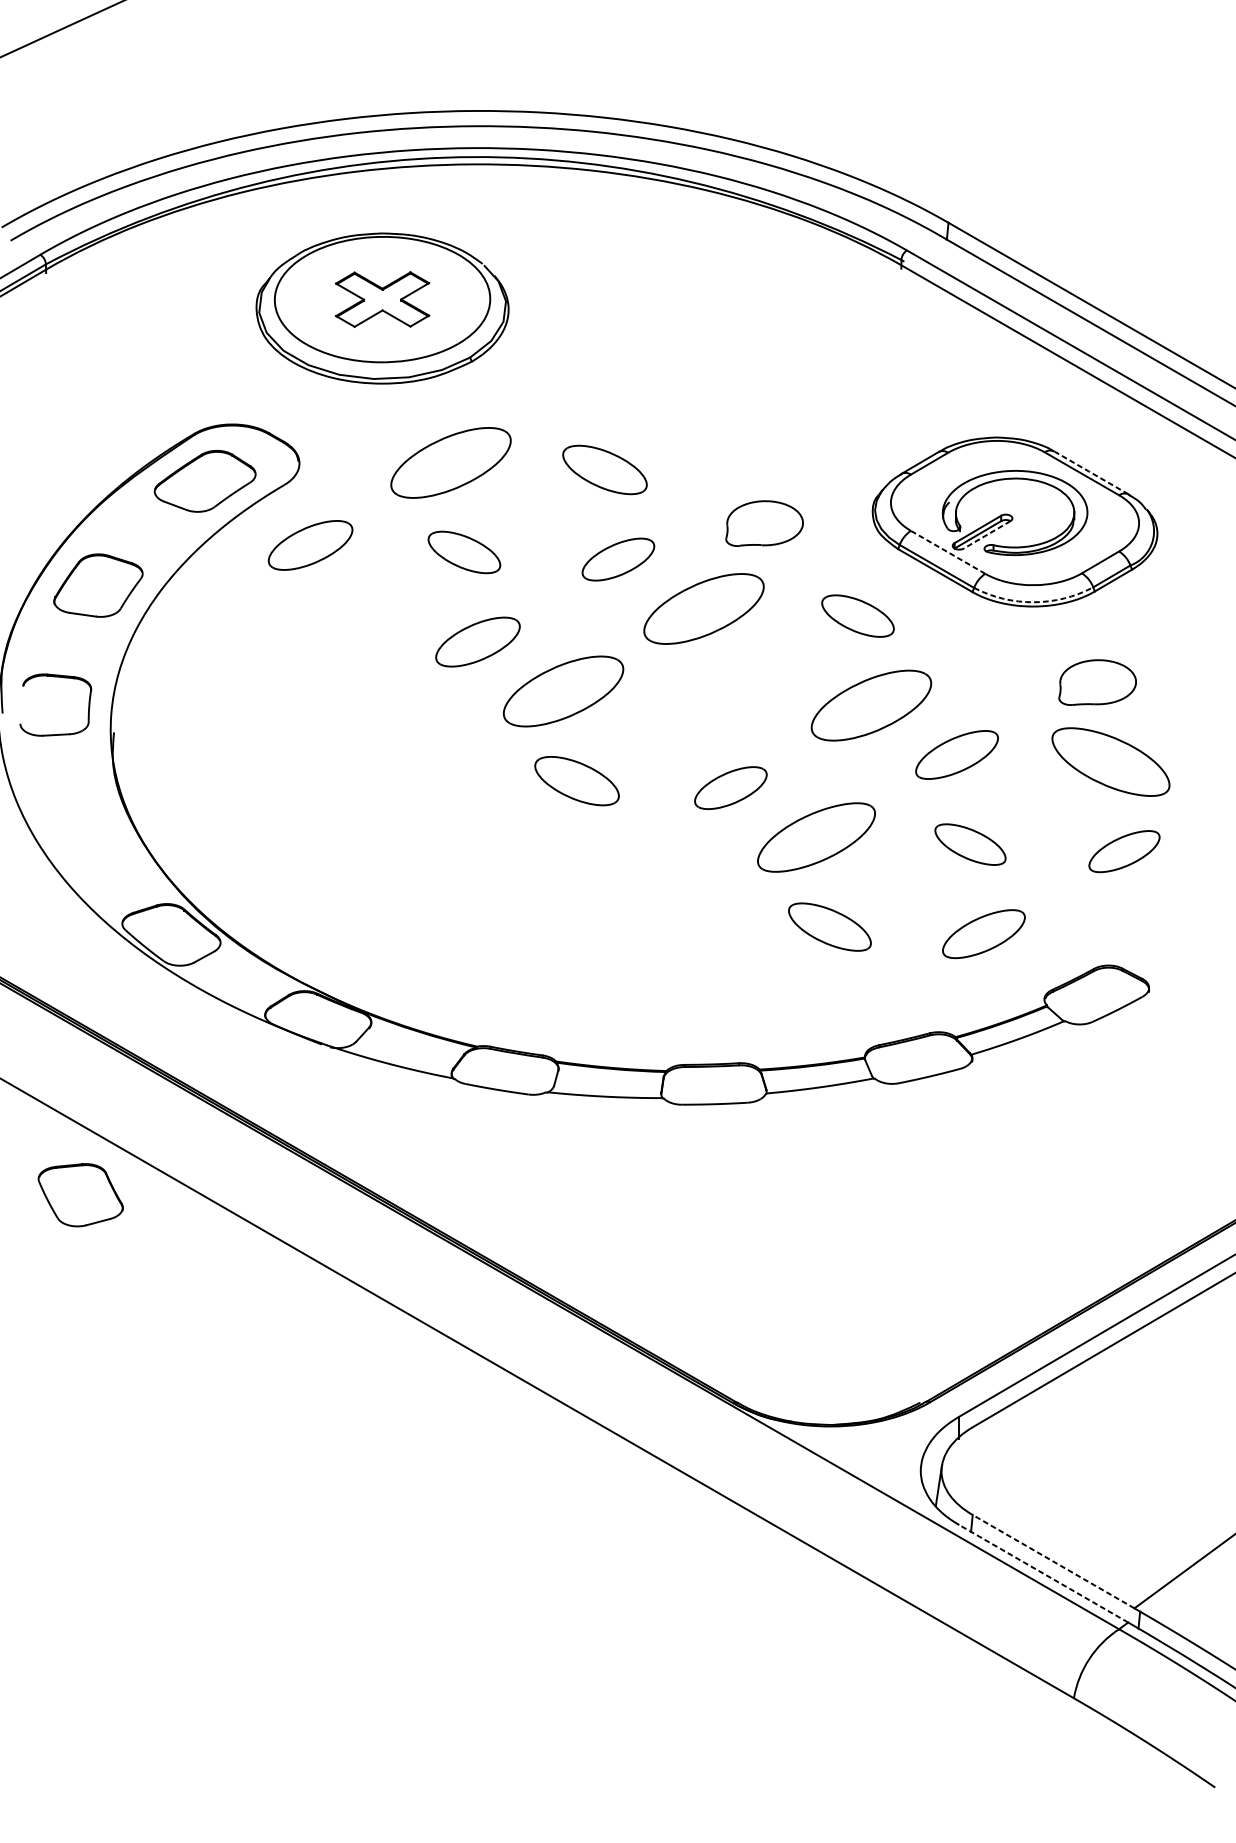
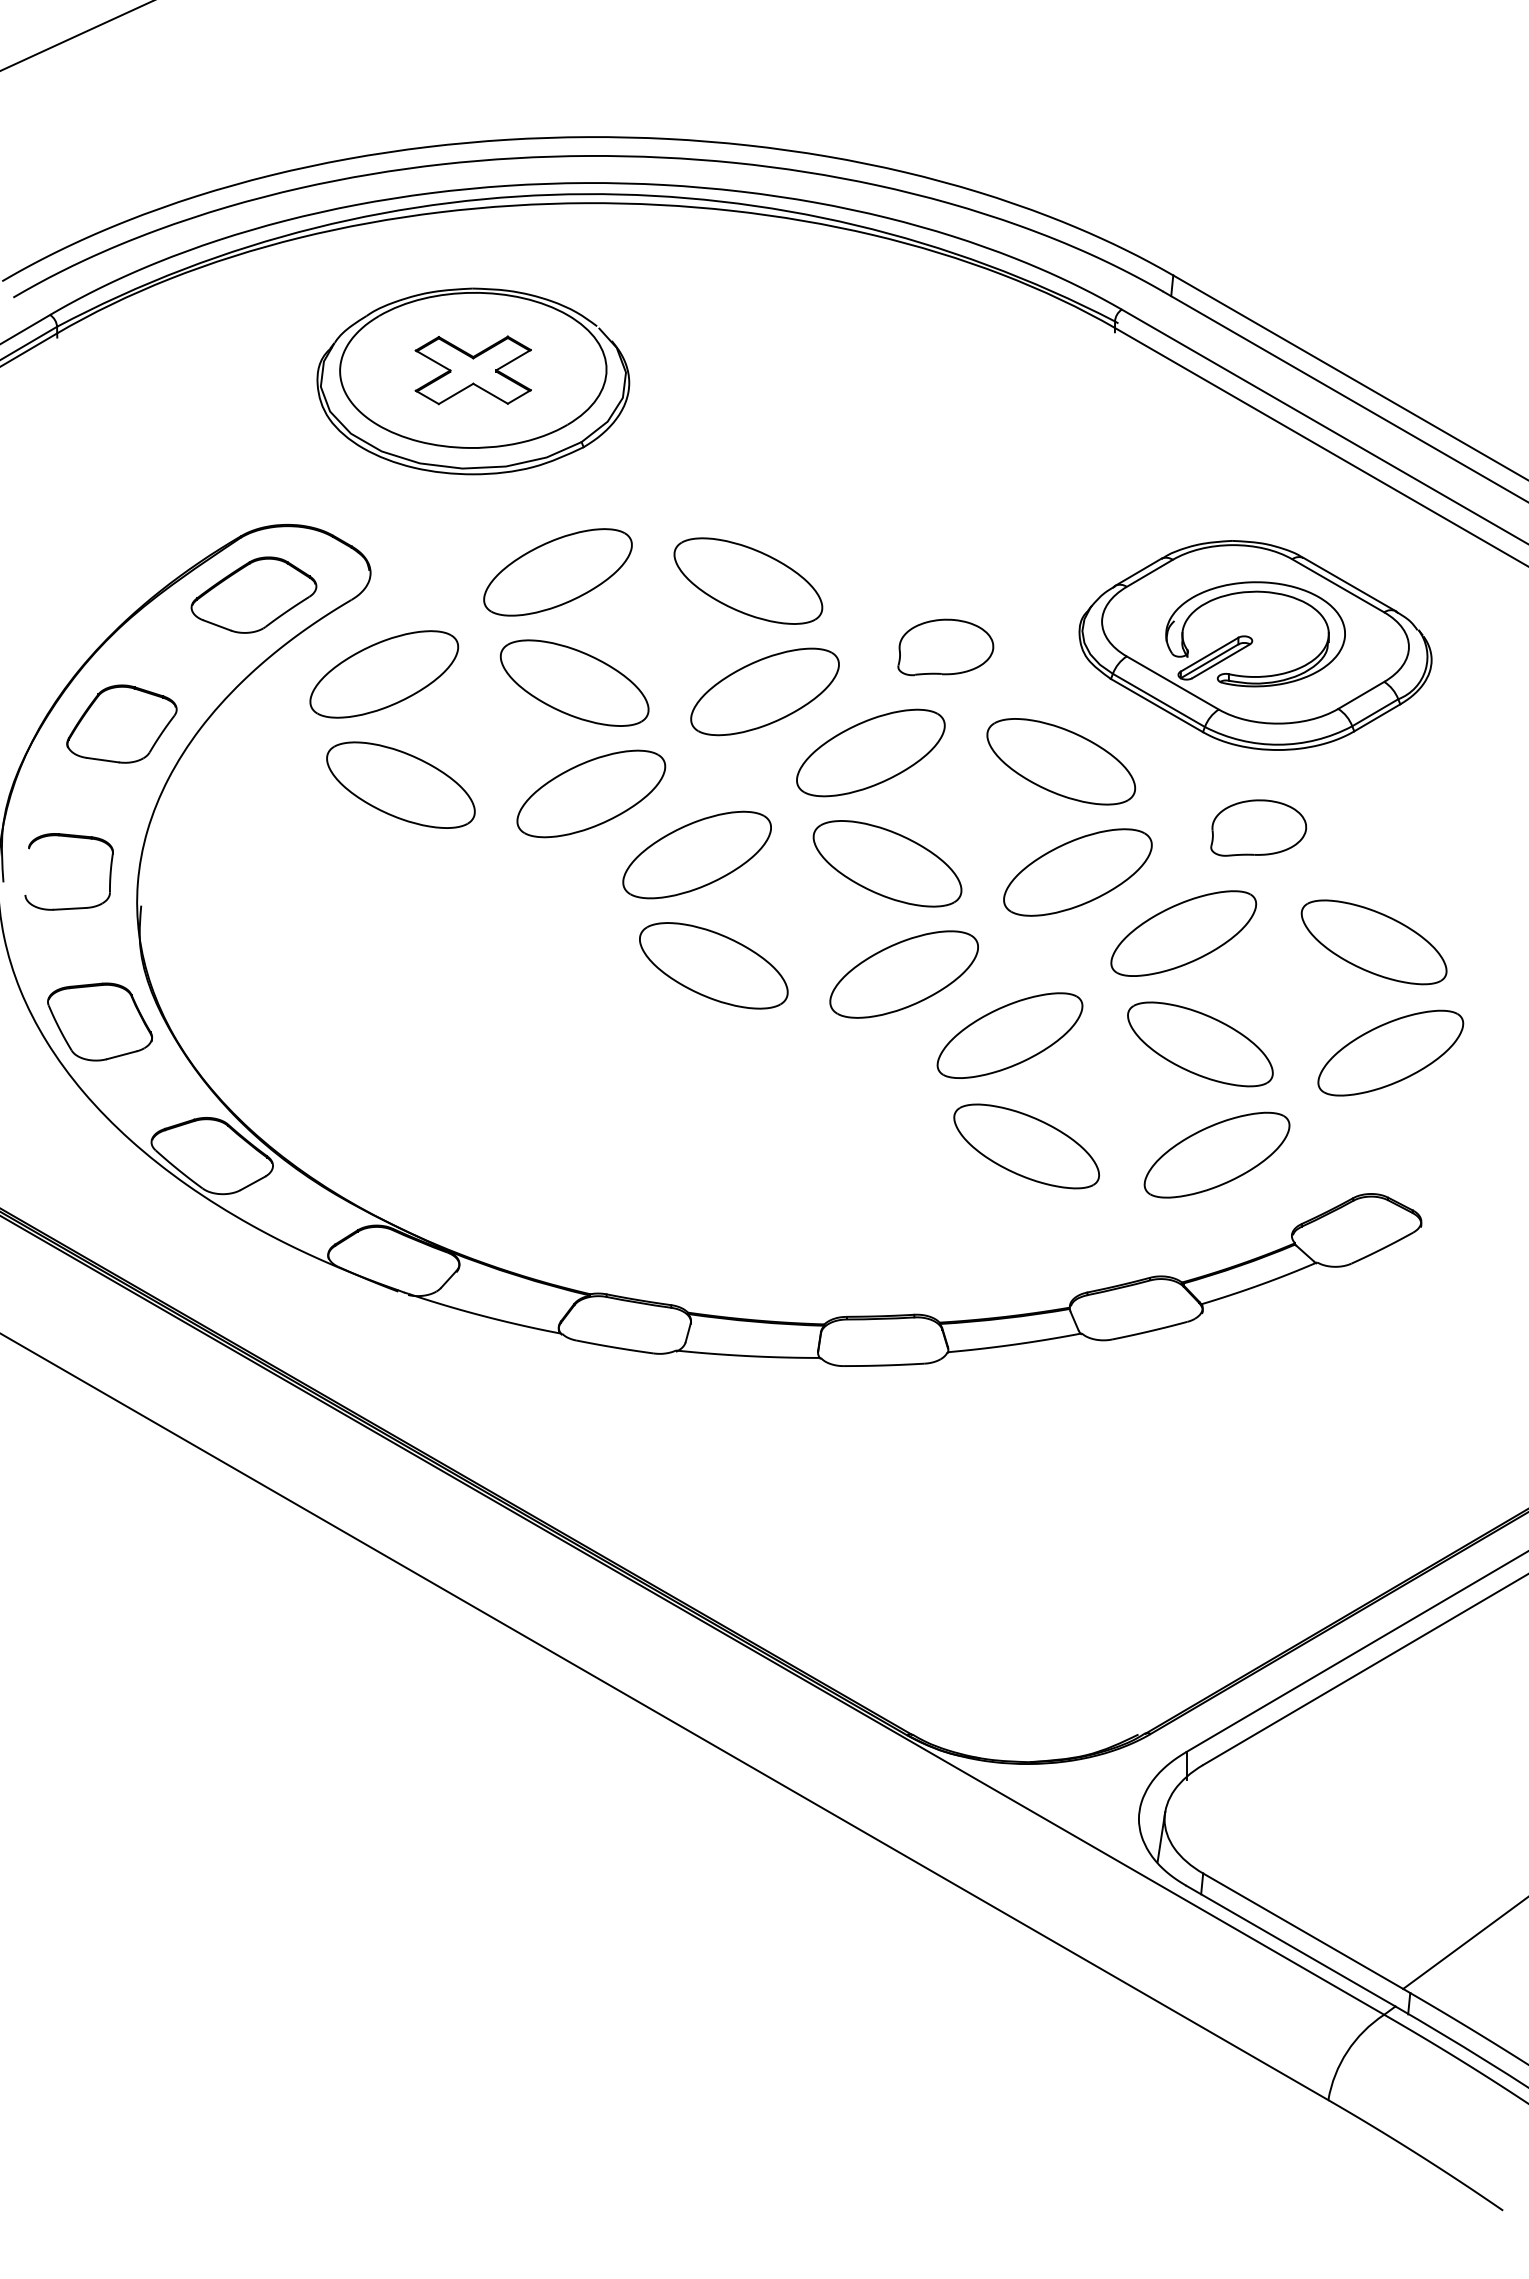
part: (605, 469) -> (748, 580), size x1.43
line: (1091, 472) -> (1349, 584), dashed -> solid
line: (986, 534) -> (1220, 661), dashed -> solid
part: (310, 545) -> (384, 674), size x1.43
part: (464, 551) -> (574, 682), size x1.67
line: (947, 551) -> (1172, 682), dashed -> solid
part: (618, 559) -> (764, 691), size x1.67
arc: (1033, 602) -> (1278, 744), dashed -> solid
part: (858, 615) -> (1061, 761), size x1.67
part: (323, 634) -> (400, 784), added
part: (478, 641) -> (591, 793), size x1.43
part: (1097, 682) -> (1258, 827), moved
part: (717, 698) -> (887, 863), added
part: (956, 754) -> (1183, 933), size x1.43
part: (576, 780) -> (713, 965), size x1.43
part: (730, 788) -> (903, 974), size x1.67
part: (970, 844) -> (1200, 1044), size x1.67
part: (1124, 851) -> (1390, 1052), size x1.67
part: (829, 927) -> (1026, 1146), size x1.43
part: (983, 933) -> (1216, 1154), size x1.43
part: (80, 1194) -> (99, 1021), moved
line: (1053, 1561) -> (1302, 1930), dashed -> solid
line: (1044, 1574) -> (1291, 1946), dashed -> solid

